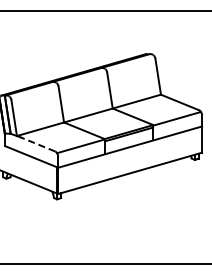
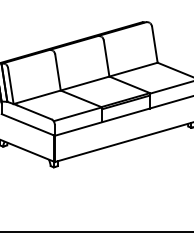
line: (37, 144) -> (34, 112), dashed -> solid

